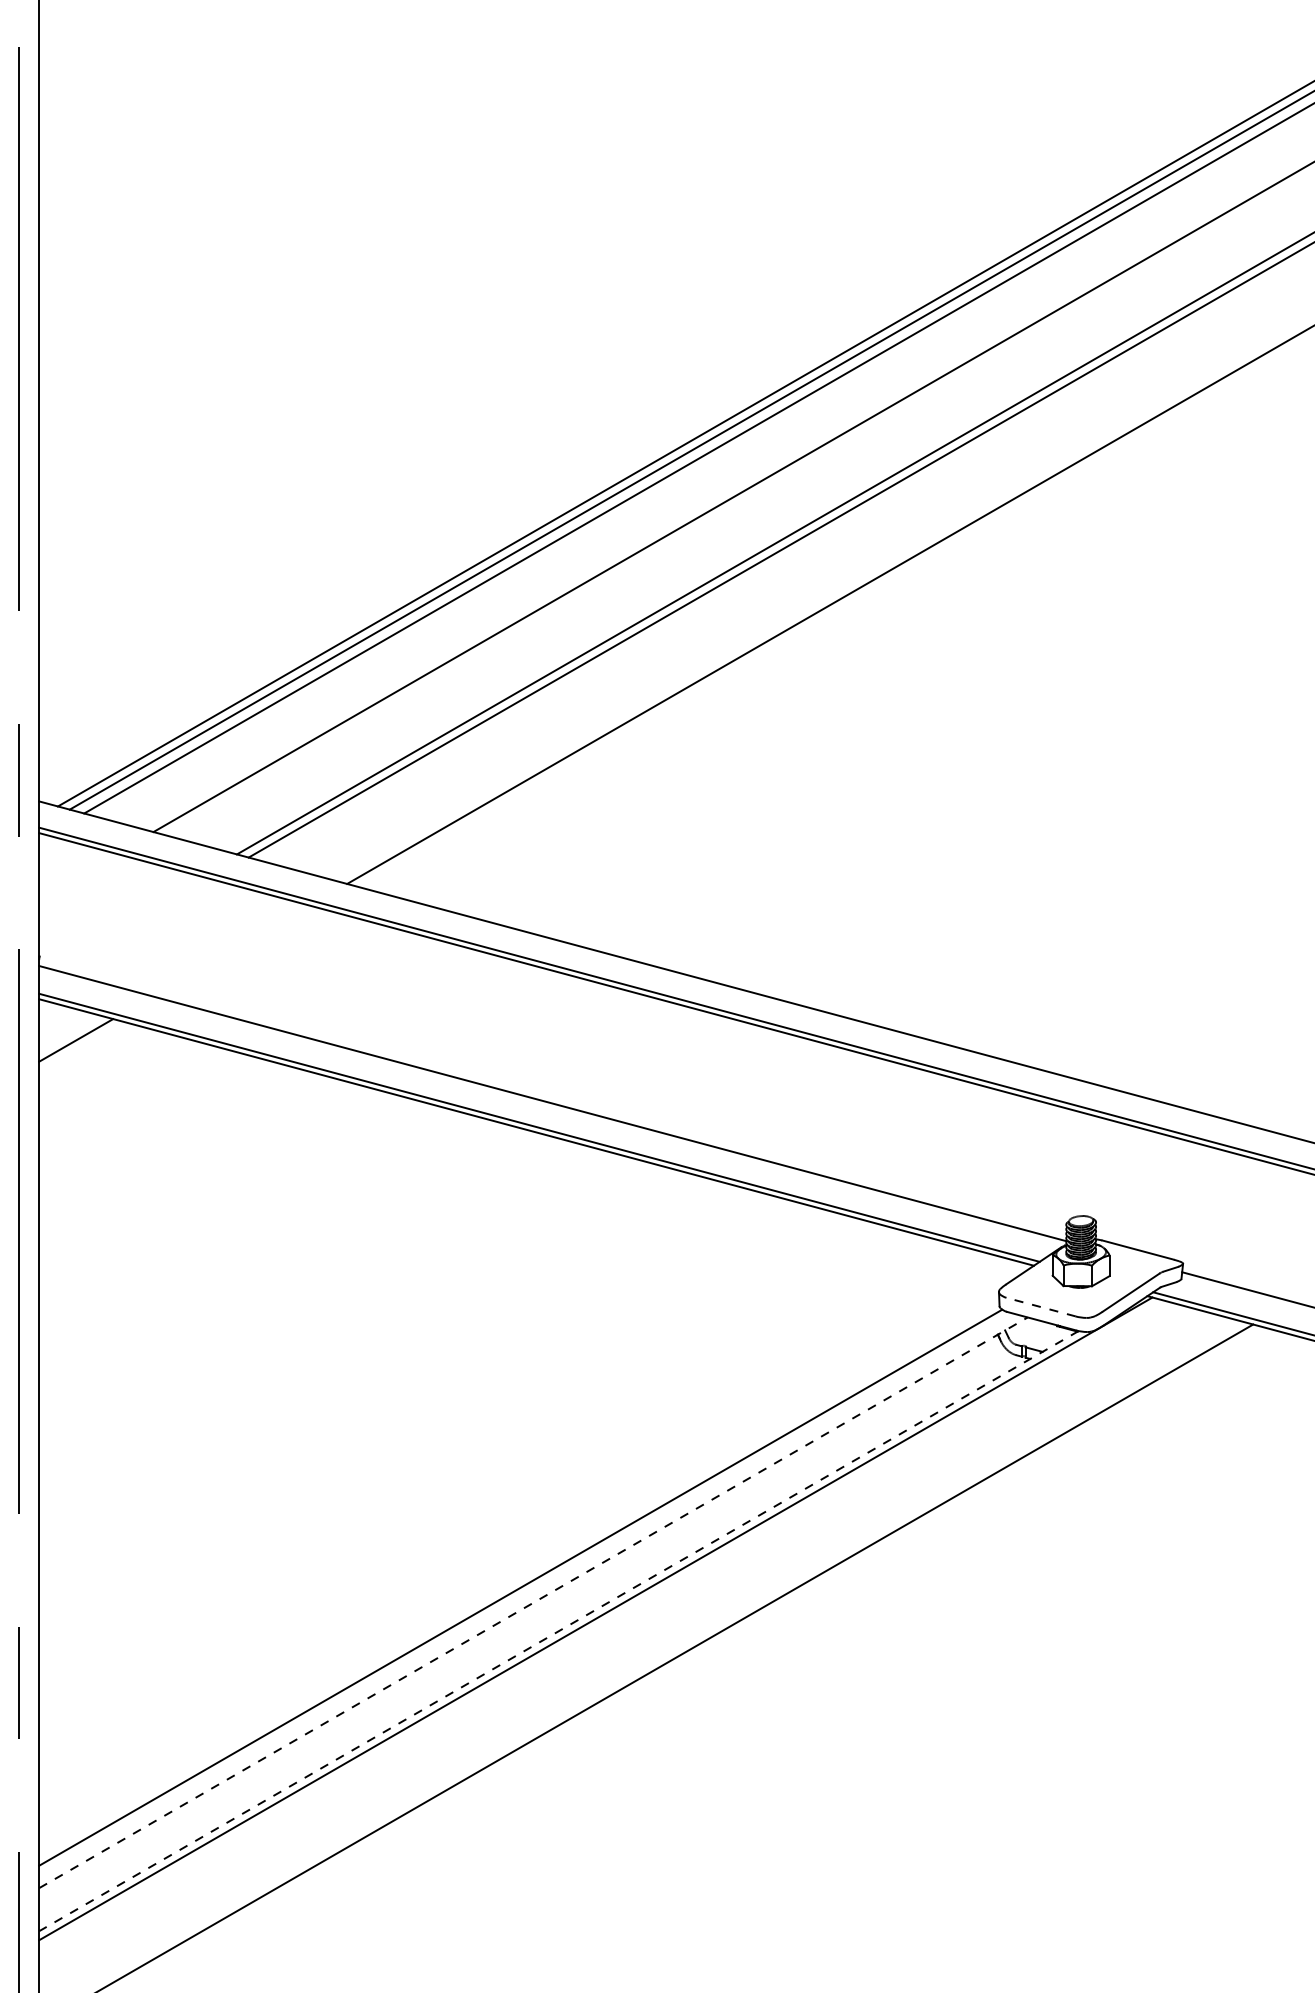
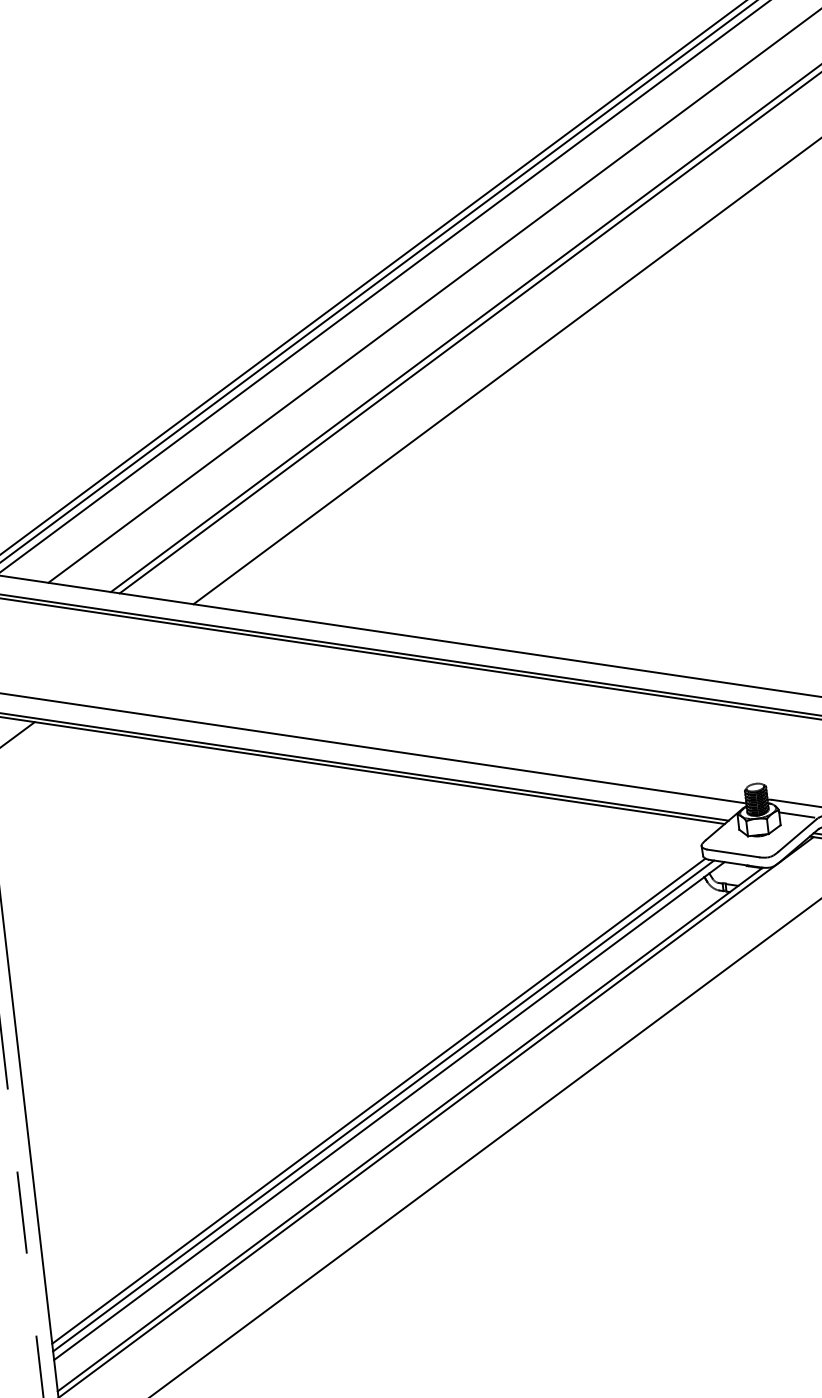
line: (1132, 1264) -> (796, 814), added
line: (1040, 1307) -> (733, 853), dashed -> solid
line: (526, 1594) -> (383, 1105), added
line: (533, 1602) -> (389, 1110), dashed -> solid
line: (558, 1631) -> (409, 1129), dashed -> solid

